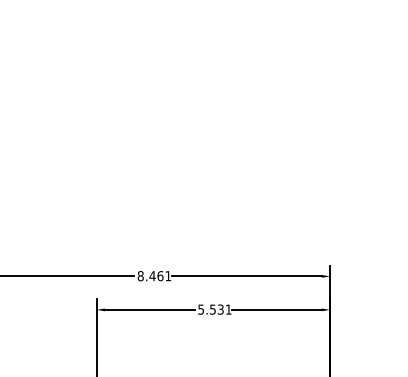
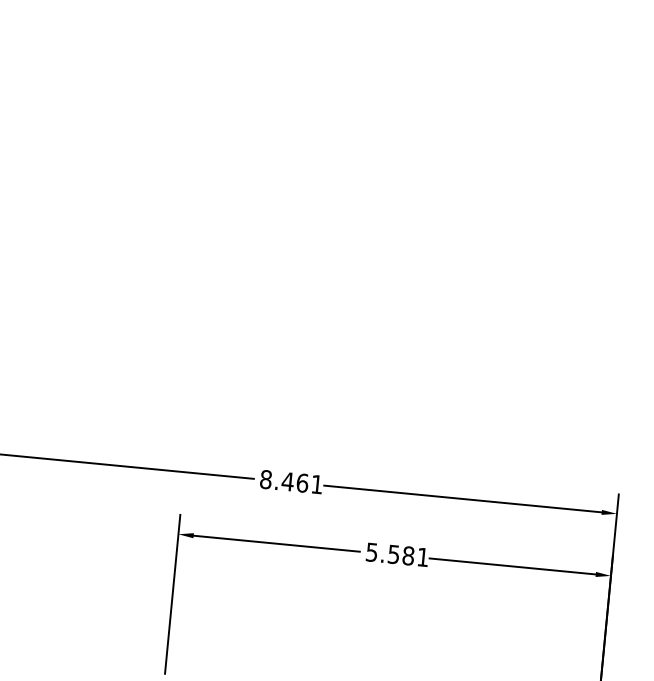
text: (220, 309) -> (407, 555), 5.531 -> 5.581

